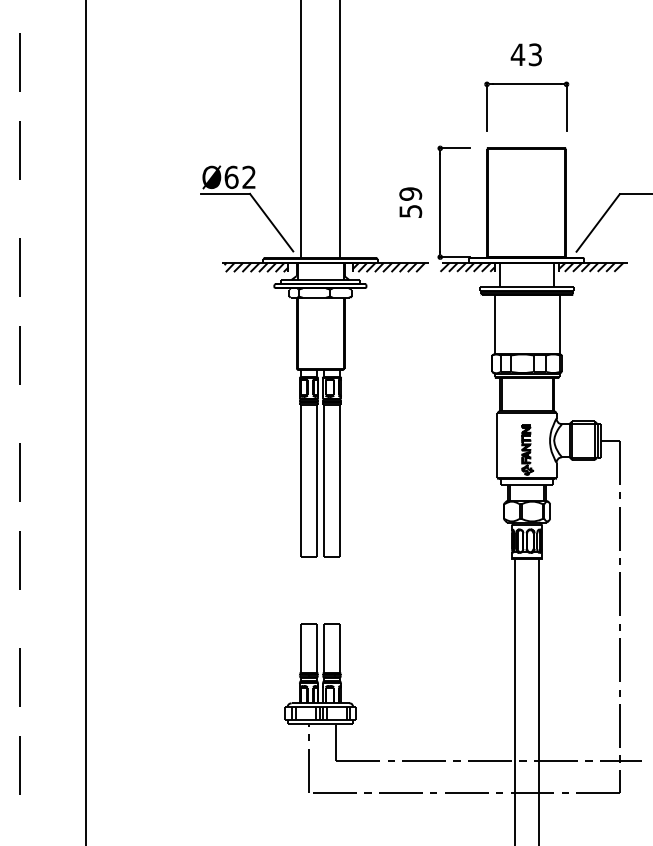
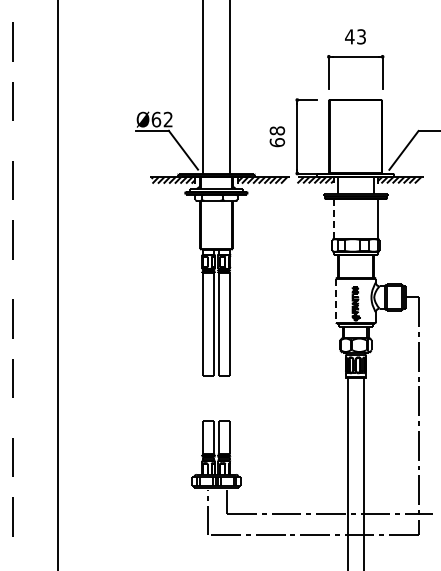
text: (410, 202) -> (277, 136), 59 -> 68
line: (495, 323) -> (334, 218), solid -> dashed
line: (496, 445) -> (335, 300), solid -> dashed

